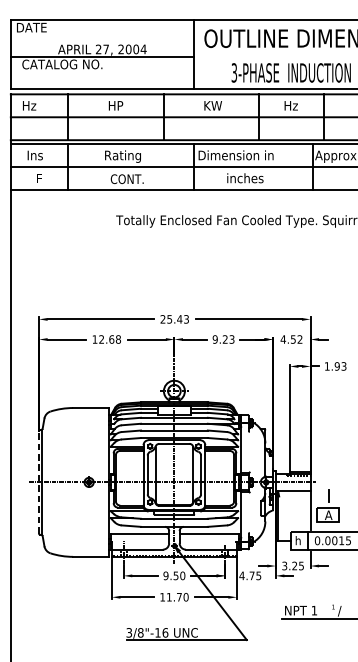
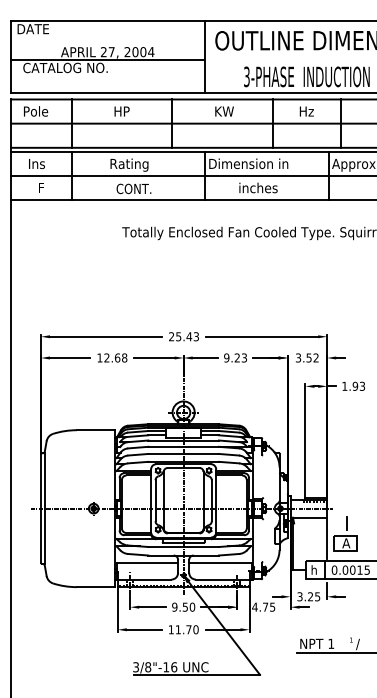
text: (34, 105) -> (36, 111), Hz -> Pole
text: (283, 339) -> (298, 357), 4.52 -> 3.52
line: (38, 482) -> (40, 508), dashed -> solid

